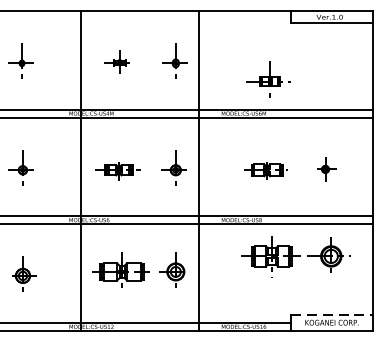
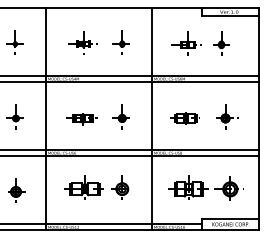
part: (118, 60) -> (82, 42), size x1.43
part: (318, 62) -> (221, 43), added
part: (268, 79) -> (186, 43), moved
part: (327, 167) -> (227, 116), size x1.67
line: (81, 170) -> (45, 118), moved
line: (199, 170) -> (152, 118), moved
part: (295, 253) -> (205, 187), moved
line: (332, 314) -> (231, 218), dashed -> solid

